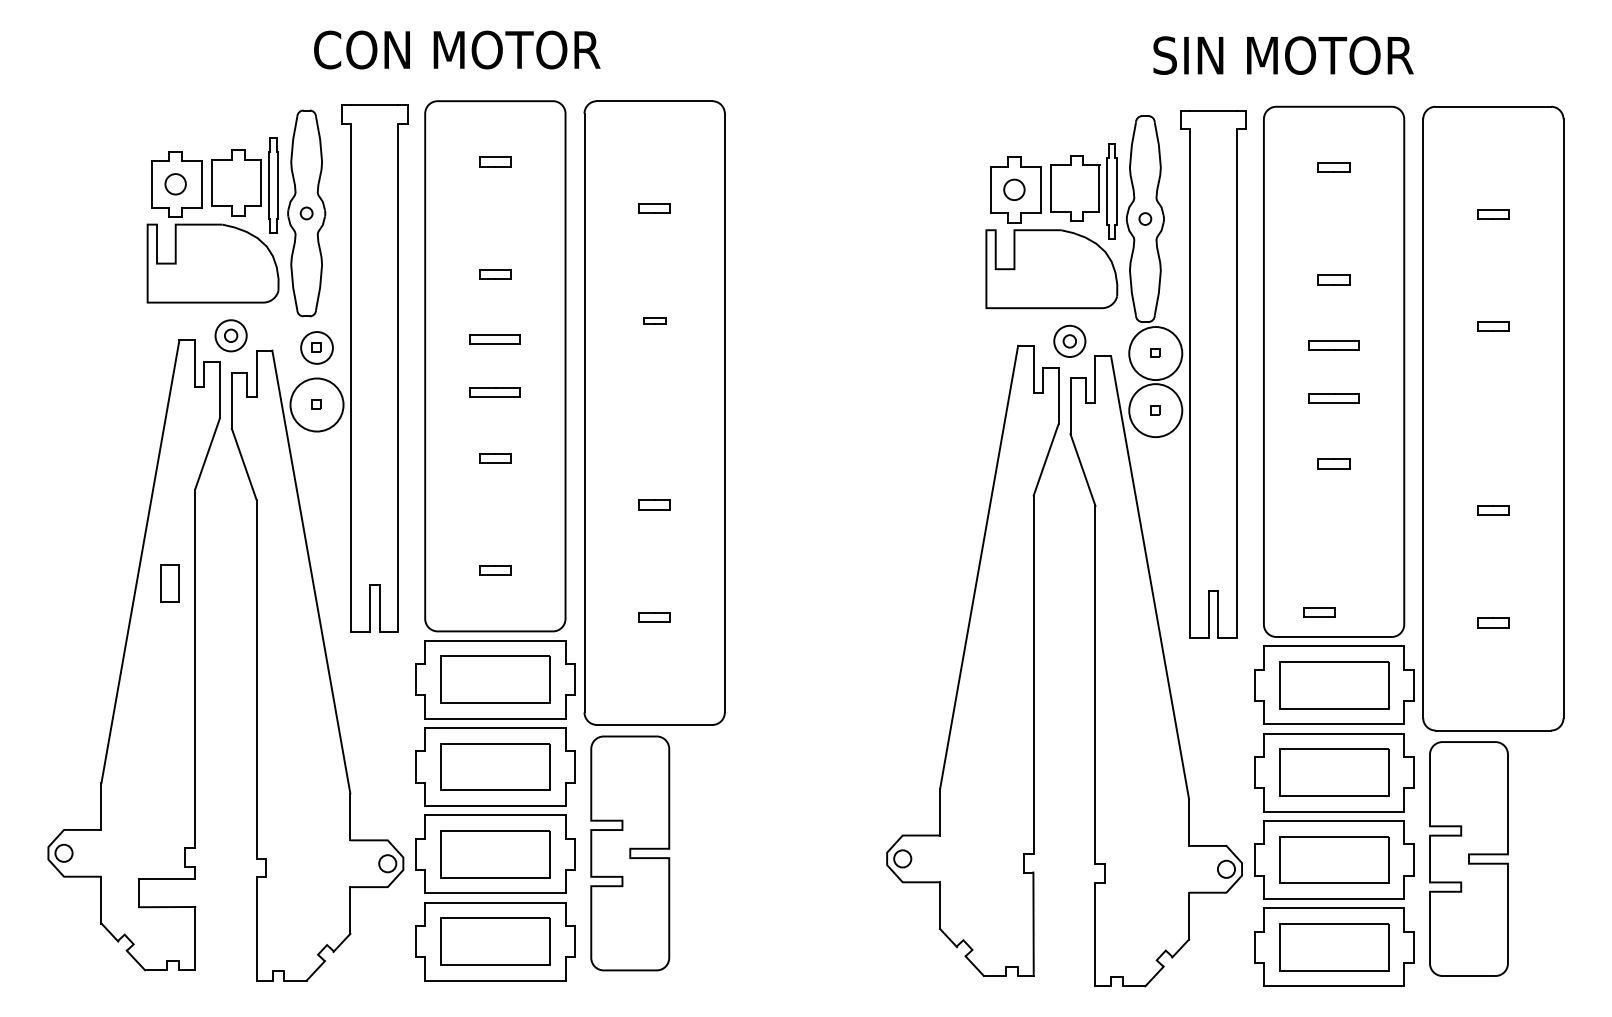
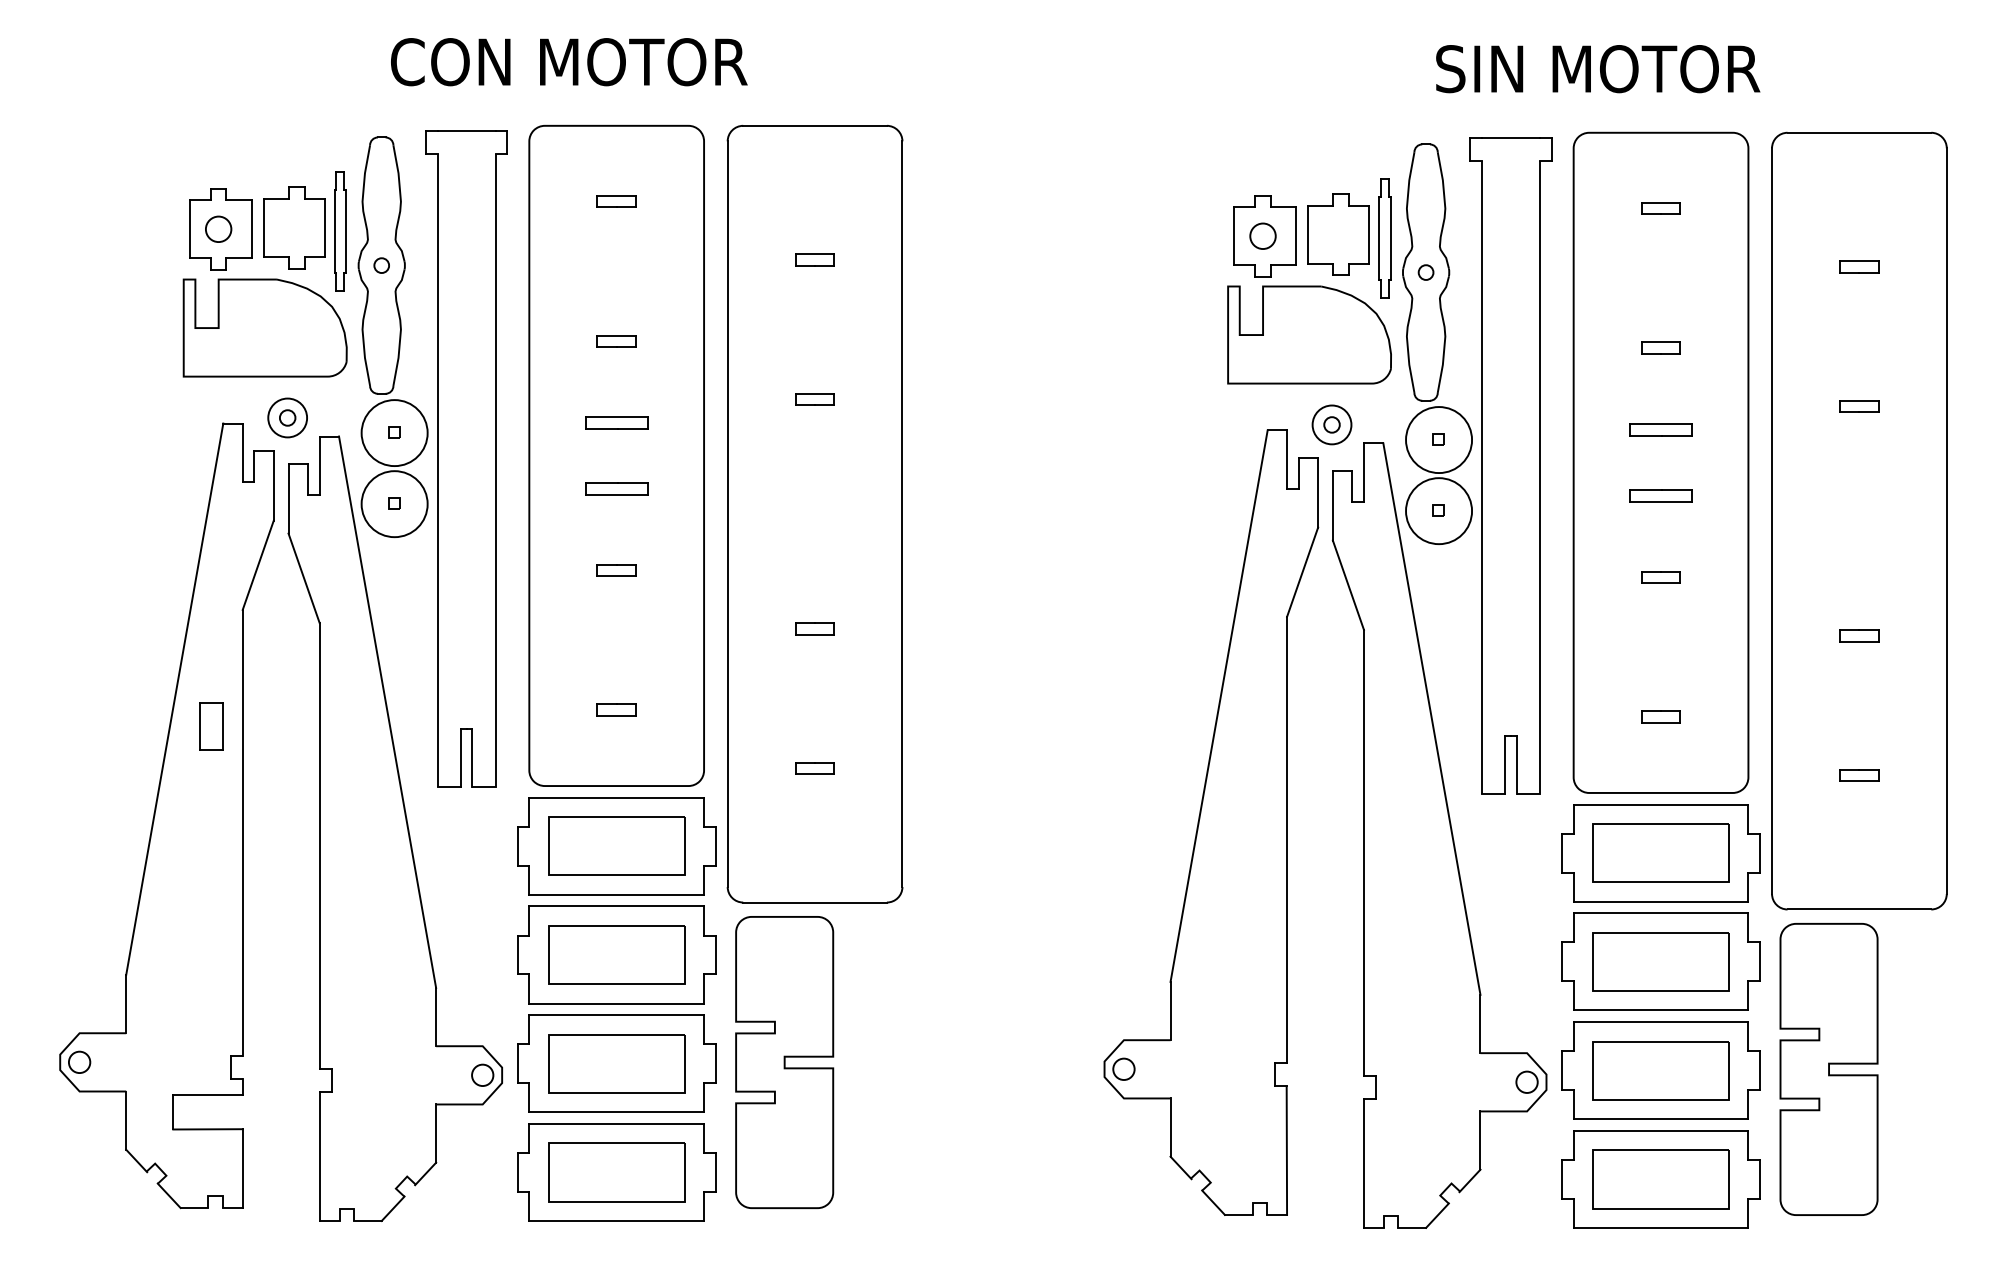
part: (654, 320) -> (814, 399), size x1.43
circle: (316, 348) -> (394, 433), size x1.67
part: (1319, 611) -> (1660, 716), moved

